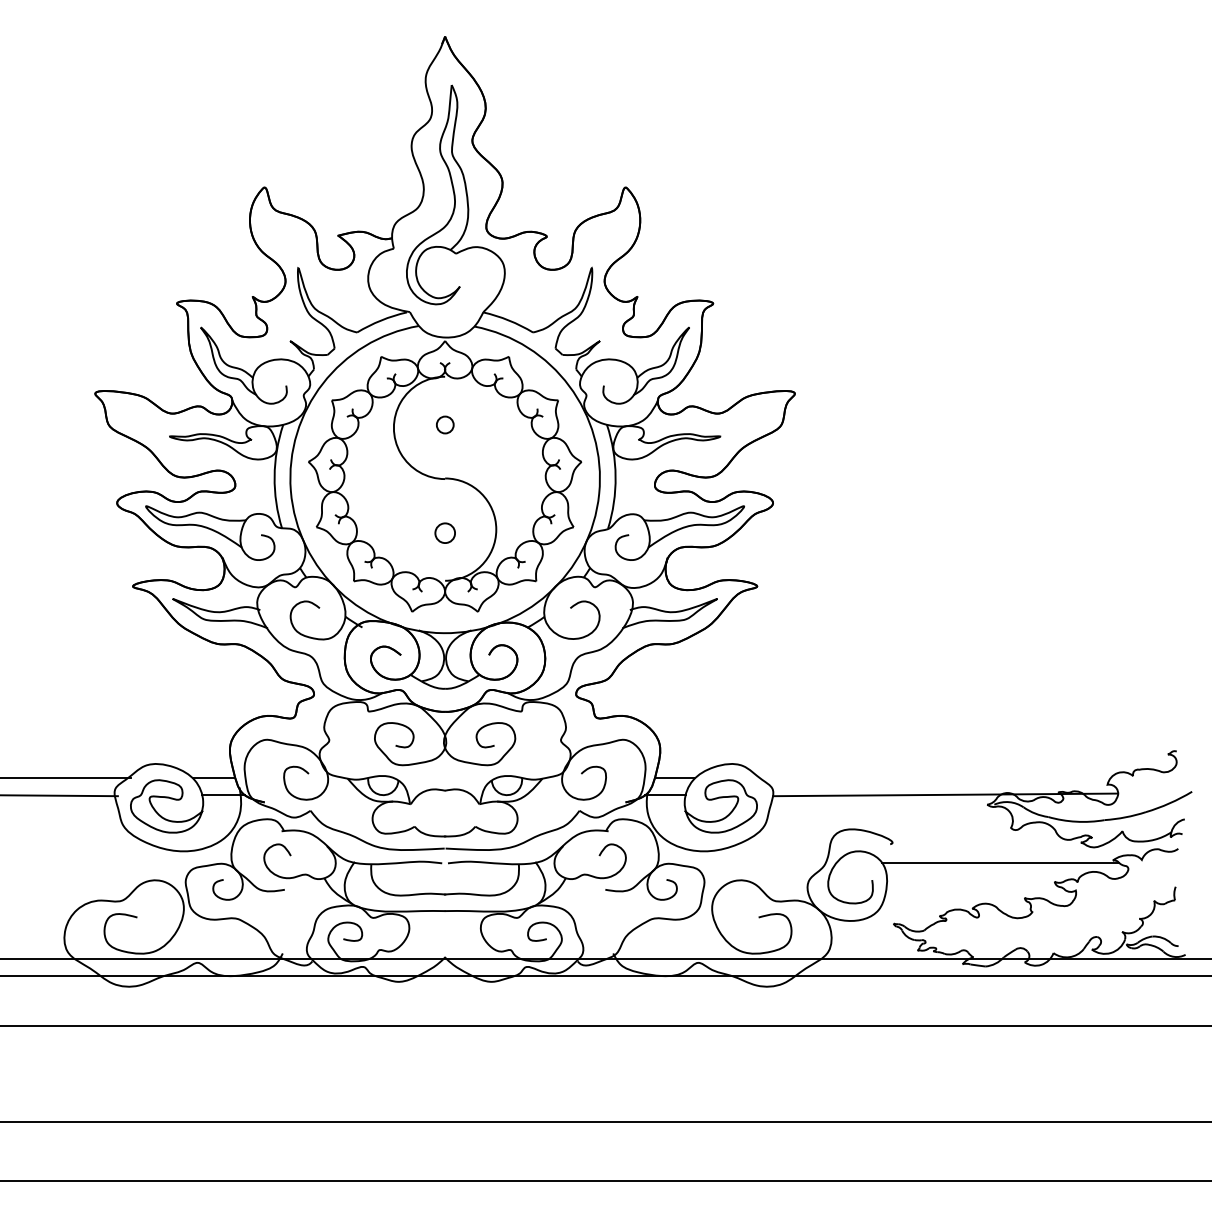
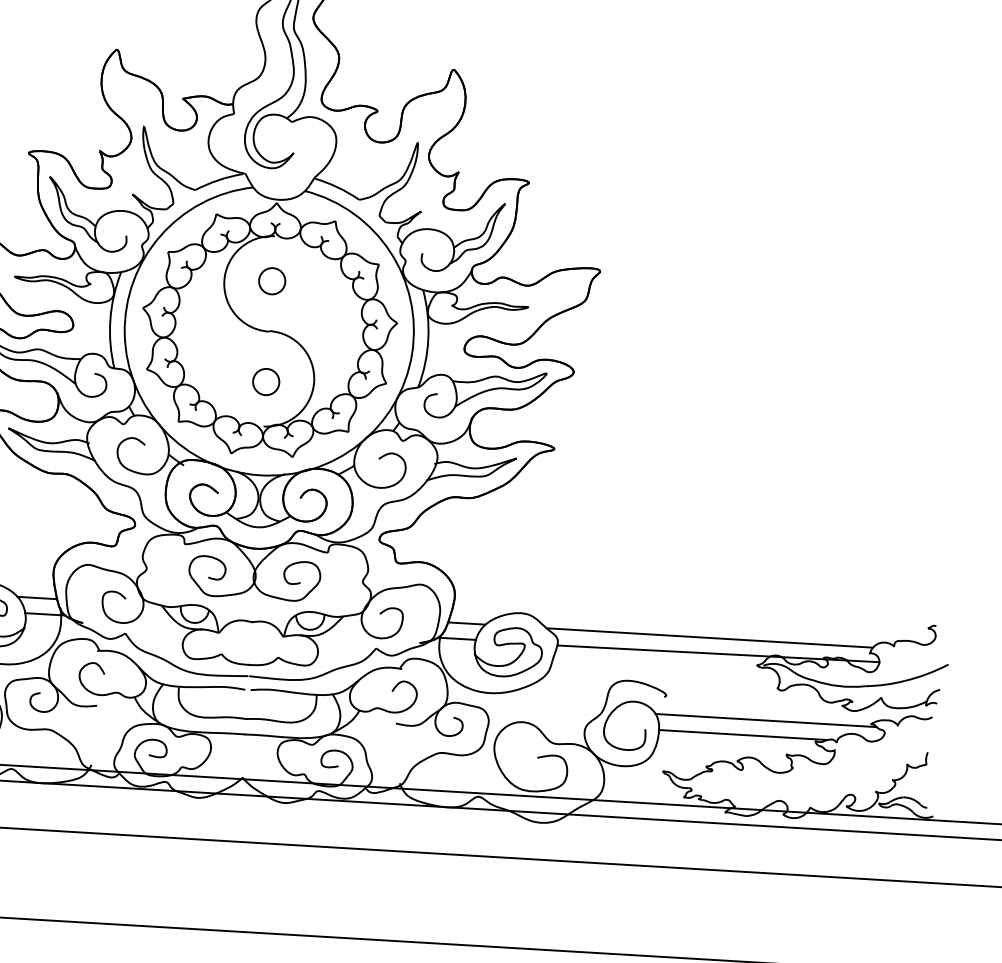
part: (445, 424) -> (272, 280), size x1.67
part: (445, 533) -> (266, 382), size x1.43
line: (935, 778) -> (709, 638), added
line: (977, 880) -> (743, 735), added

